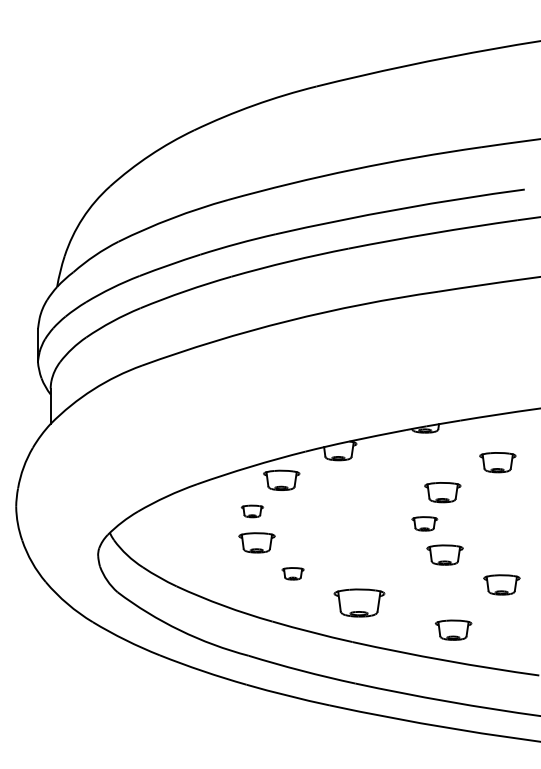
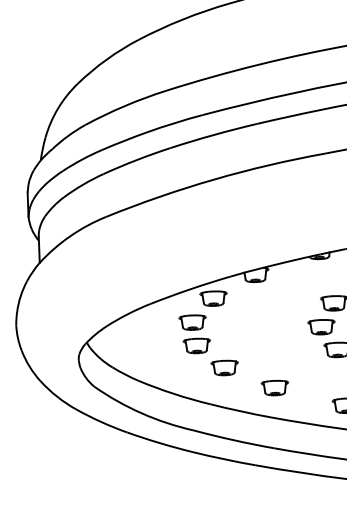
part: (252, 511) -> (192, 322), size x1.67
part: (424, 523) -> (321, 326), size x1.43
part: (292, 573) -> (224, 367), size x1.67
part: (359, 602) -> (275, 387), size x0.71

